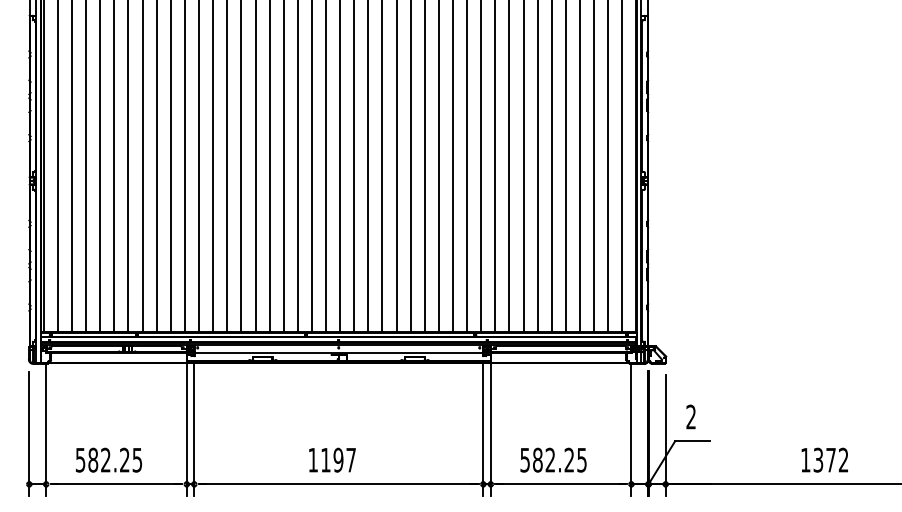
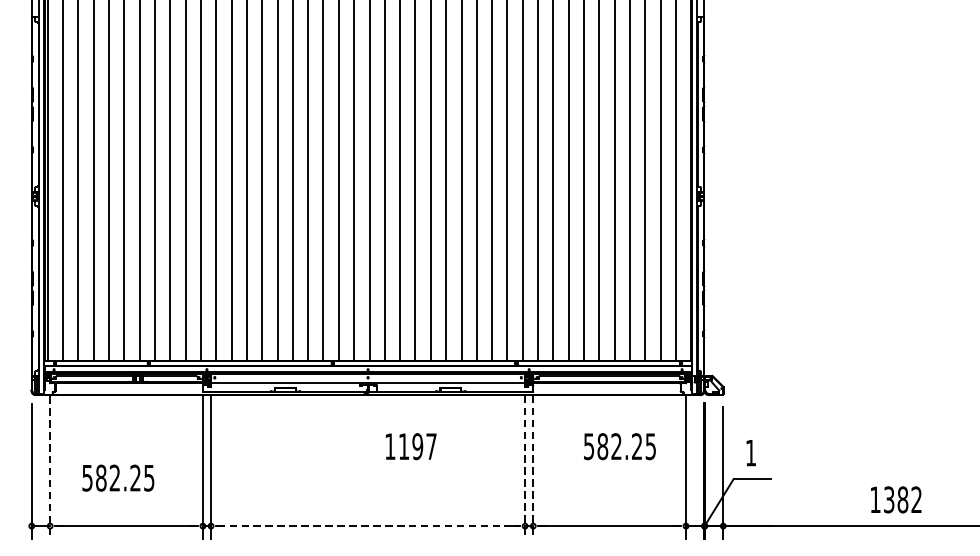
text: (690, 416) -> (750, 452), 2 -> 1
line: (46, 430) -> (50, 467), solid -> dashed
line: (483, 430) -> (525, 467), solid -> dashed
line: (490, 430) -> (532, 467), solid -> dashed
text: (108, 459) -> (117, 477), moved
text: (332, 459) -> (411, 445), moved
text: (553, 459) -> (619, 445), moved
text: (830, 459) -> (902, 499), 1372 -> 1382
line: (339, 484) -> (368, 526), solid -> dashed

